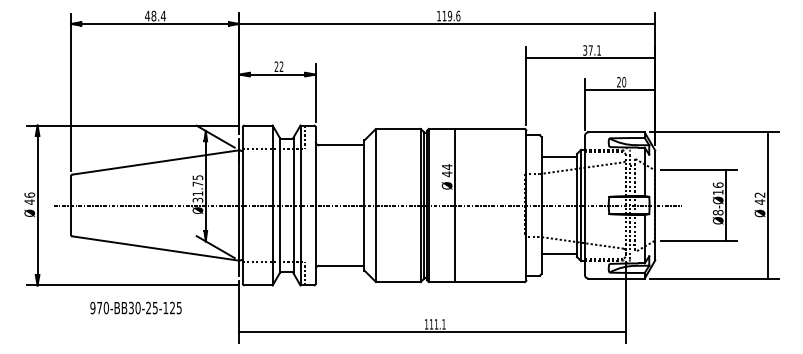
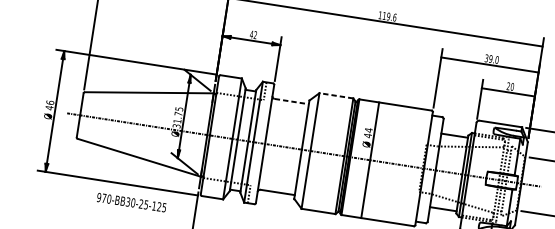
text: (594, 50) -> (493, 59), 37.1 -> 39.0
text: (276, 66) -> (251, 34), 22 -> 42
line: (397, 128) -> (335, 95), solid -> dashed
line: (341, 145) -> (291, 101), solid -> dashed
text: (135, 307) -> (131, 202), moved

